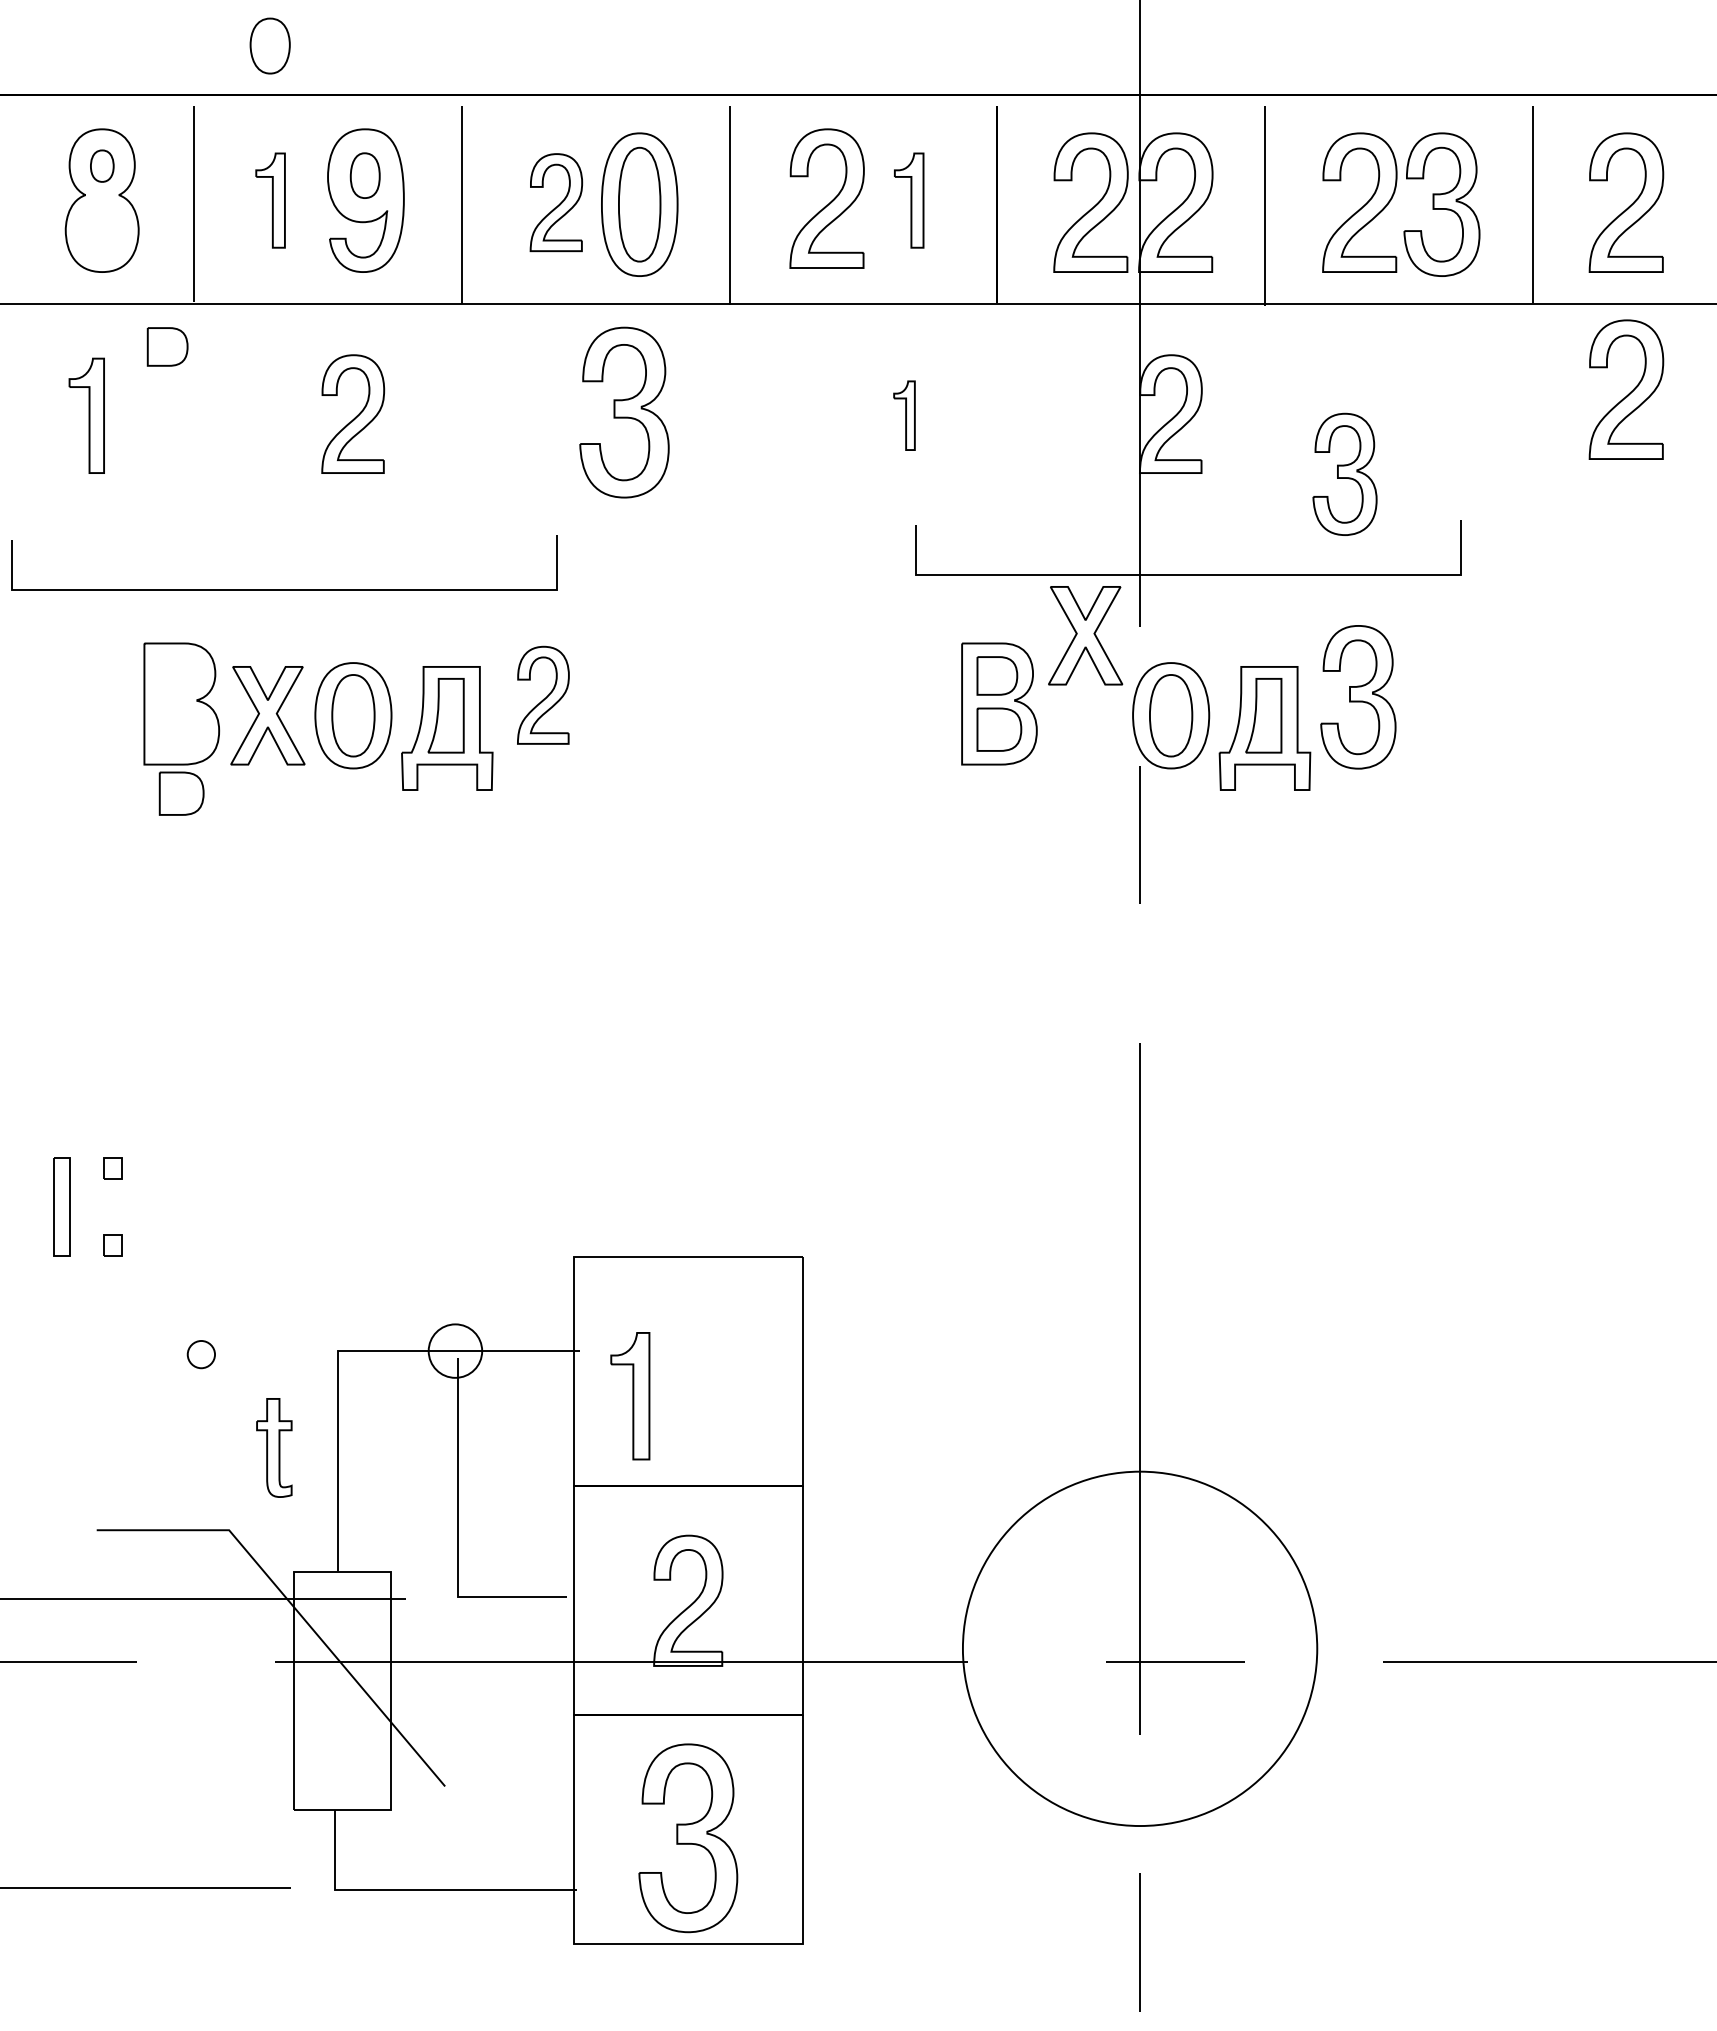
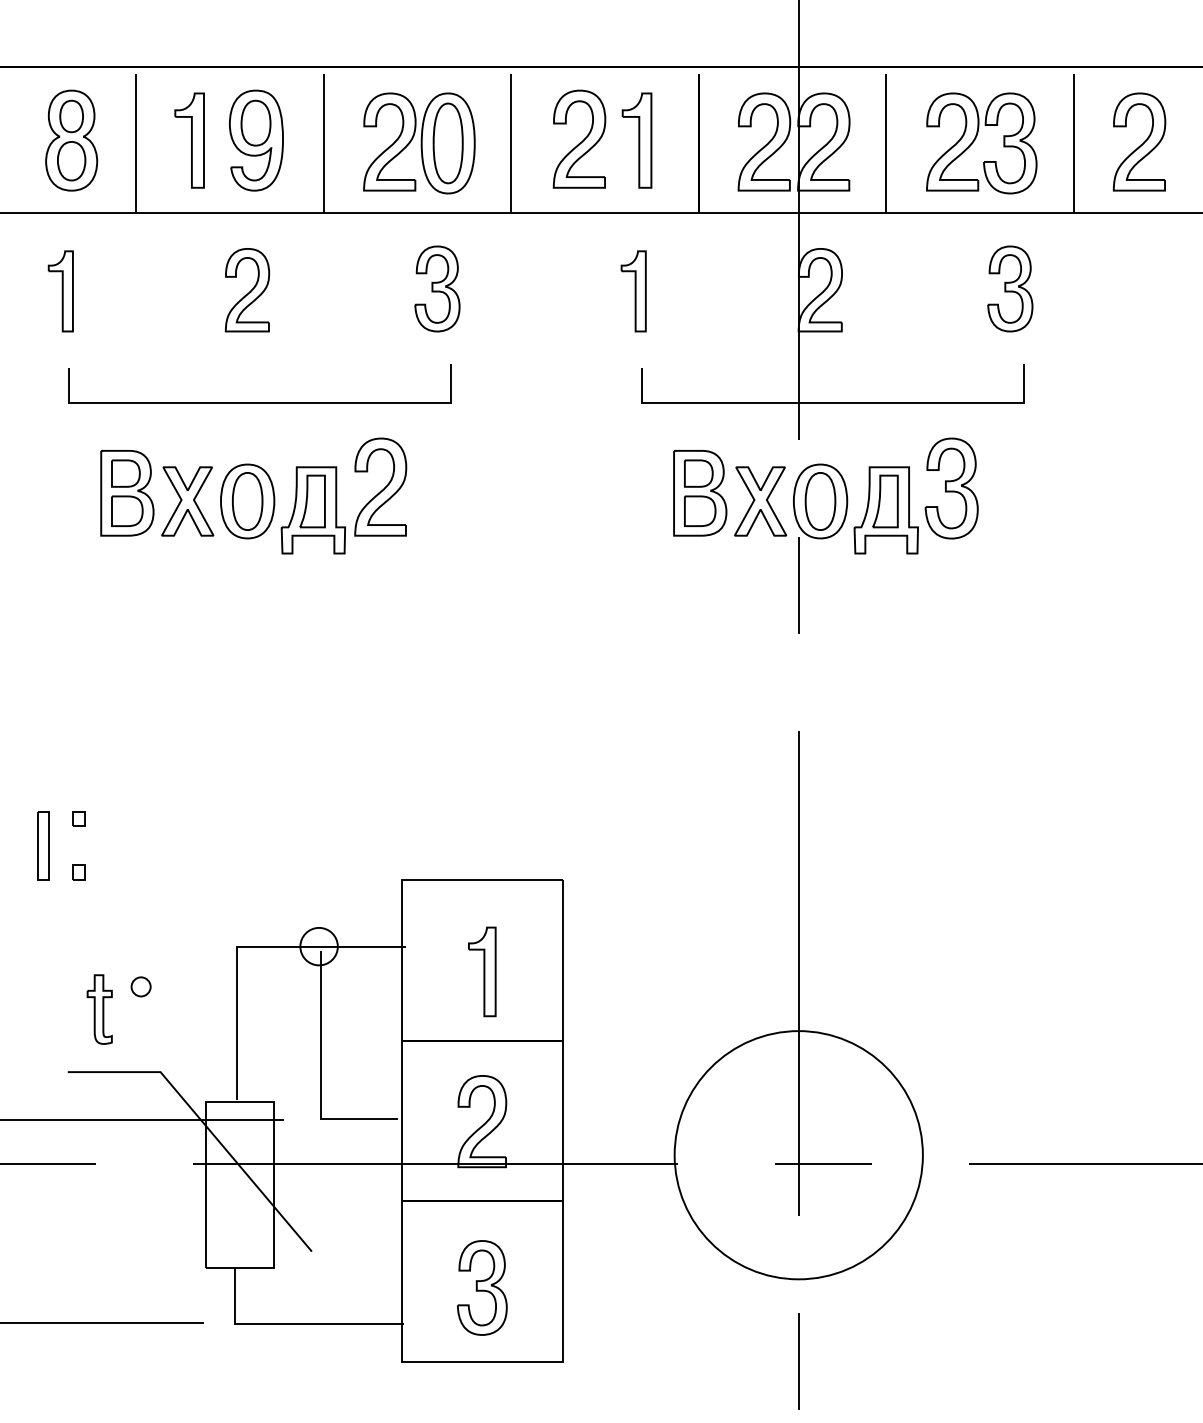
part: (269, 45) -> (71, 160), moved
part: (102, 165) -> (71, 115), size x1.43
part: (364, 175) -> (255, 122), size x1.43
part: (270, 200) -> (189, 140), size x1.43
part: (908, 200) -> (636, 140), size x1.43
part: (556, 202) -> (389, 141), size x1.43
part: (167, 346) -> (125, 473), moved
part: (1626, 389) -> (1139, 272), removed
part: (623, 411) -> (436, 288), size x0.71
part: (904, 415) -> (633, 291), size x1.67
part: (1344, 473) -> (1009, 288), moved
curve: (284, 589) -> (259, 402), moved
part: (1085, 635) -> (760, 501), moved
part: (543, 695) -> (380, 487), size x1.43
part: (181, 793) -> (127, 511), moved
part: (200, 1354) -> (140, 986), moved
part: (630, 1396) -> (482, 972), moved
part: (274, 1447) -> (99, 1009), moved
part: (688, 1838) -> (482, 1288), size x0.71

